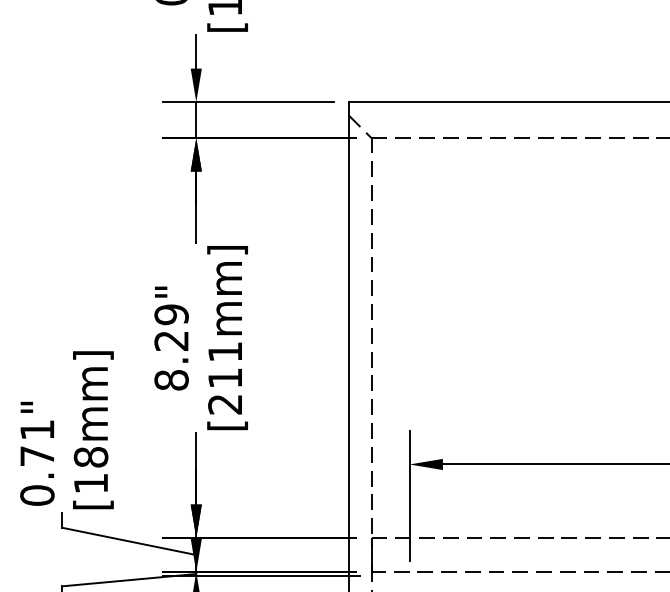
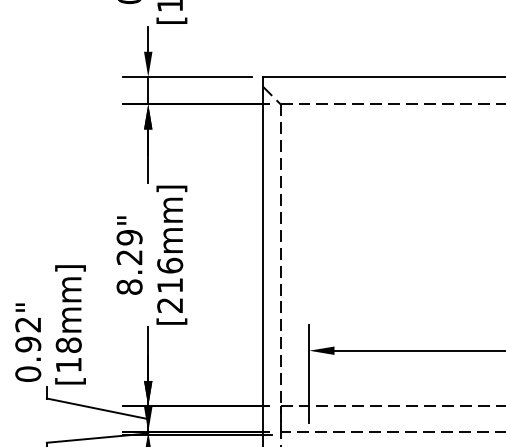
text: (225, 351) -> (170, 265), [211mm] -> [216mm]
text: (37, 443) -> (28, 334), 0.71" -> 0.92"

